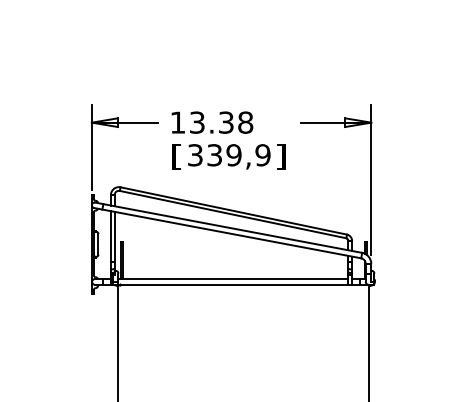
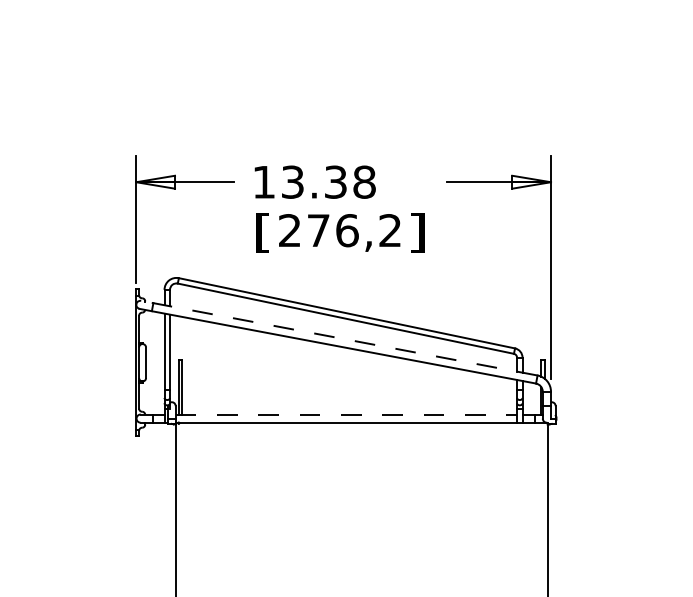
text: (229, 155) -> (340, 230), 339,9 -> 276,2
line: (228, 227) -> (339, 337), solid -> dashed
line: (233, 279) -> (346, 415), solid -> dashed

